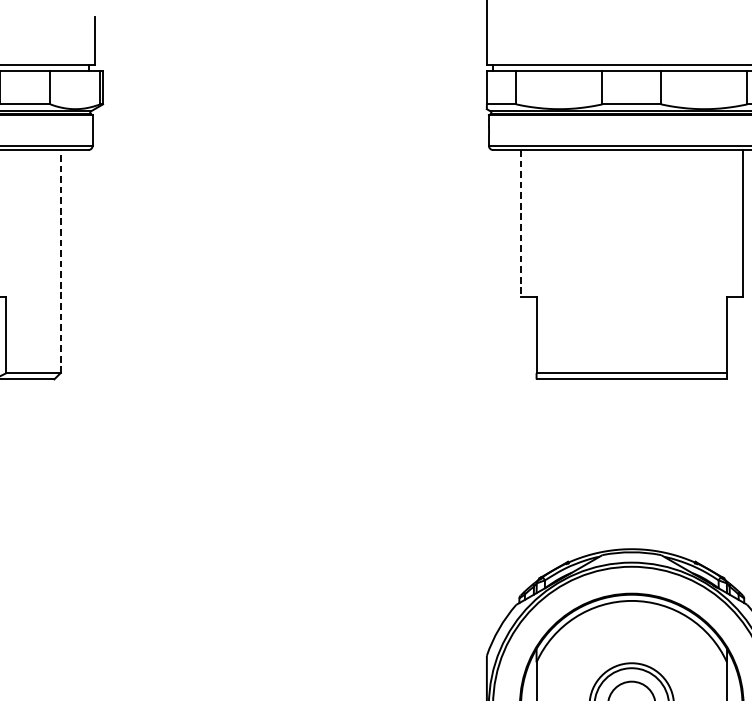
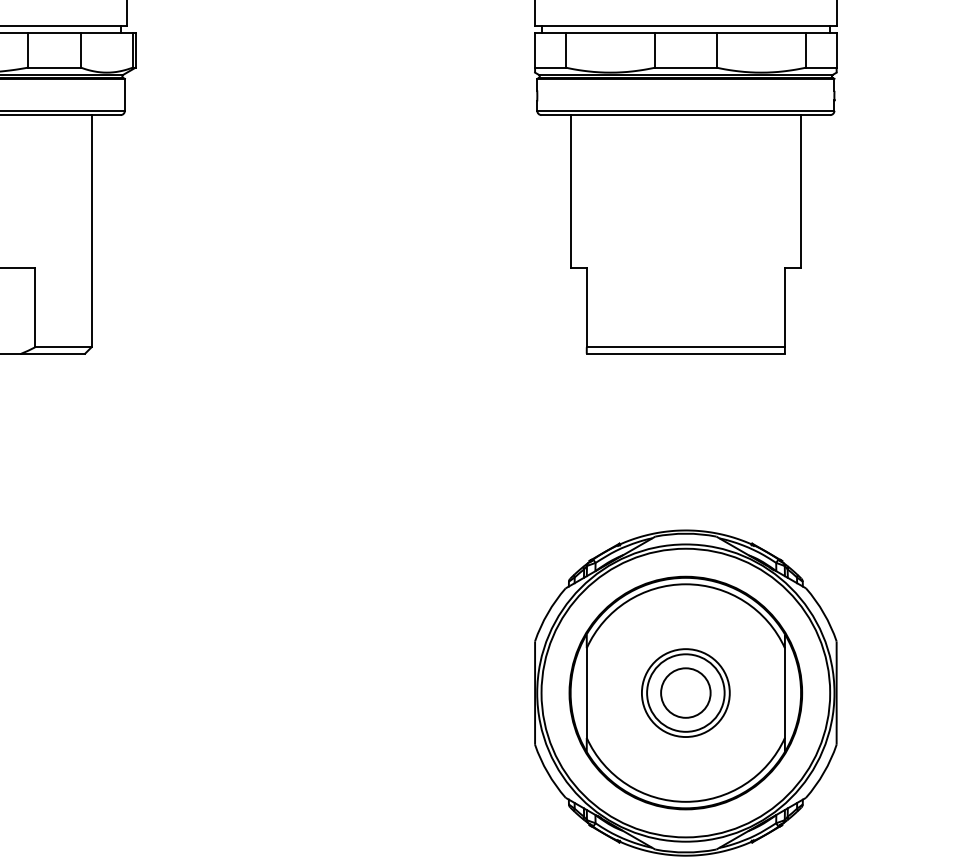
line: (520, 223) -> (570, 191), dashed -> solid
line: (60, 260) -> (91, 230), dashed -> solid

